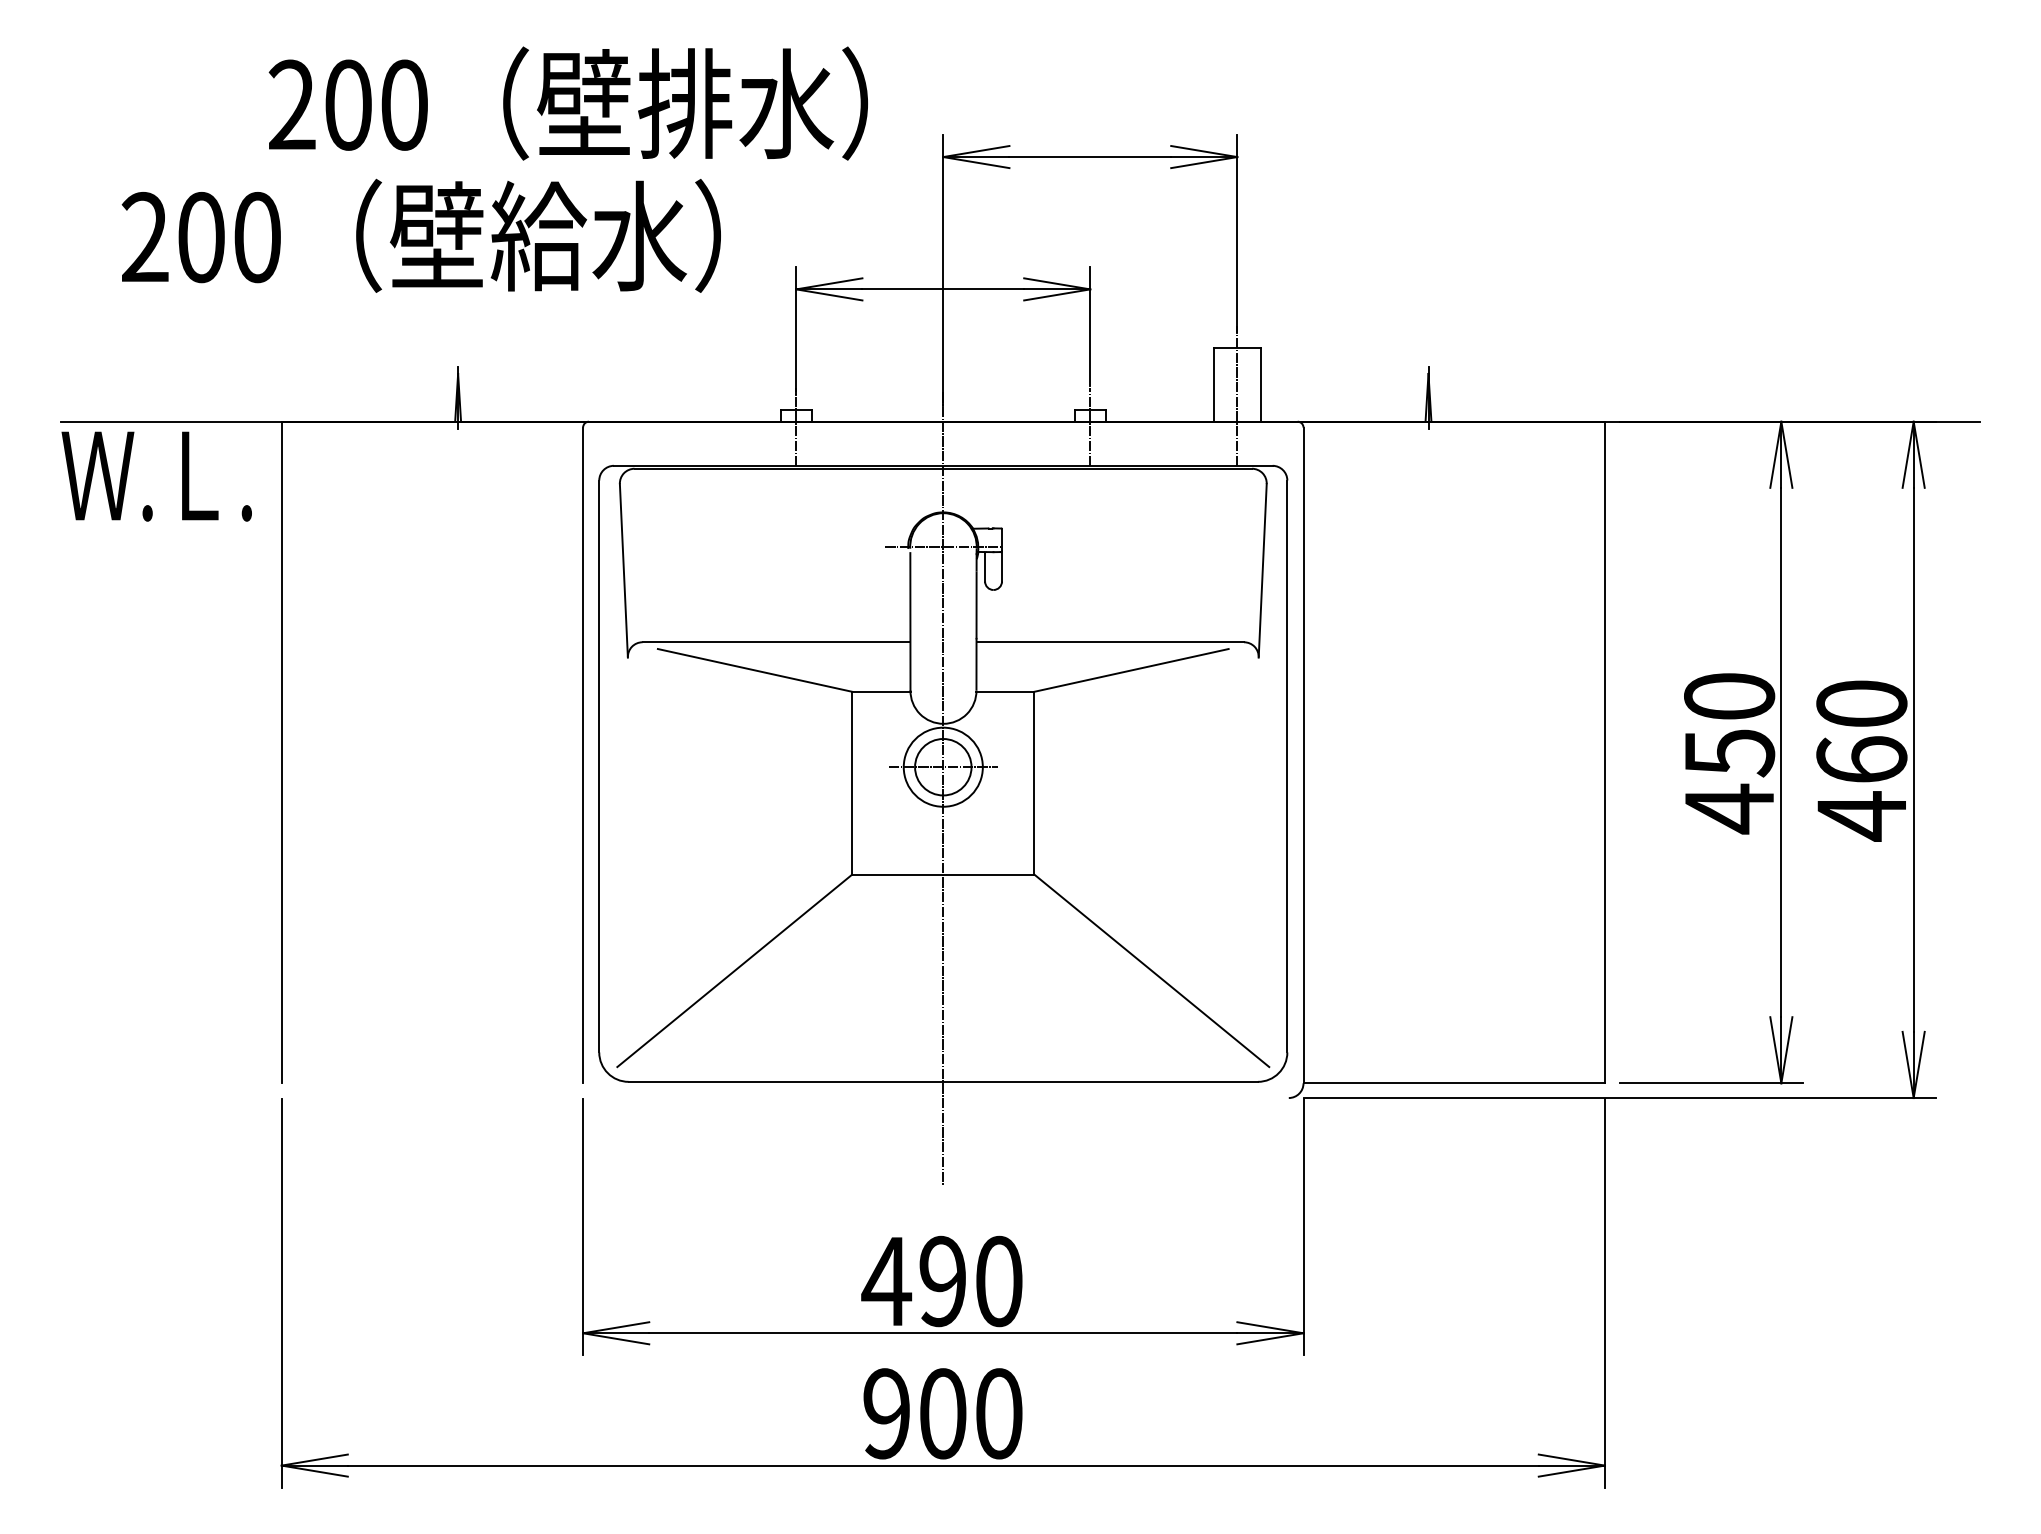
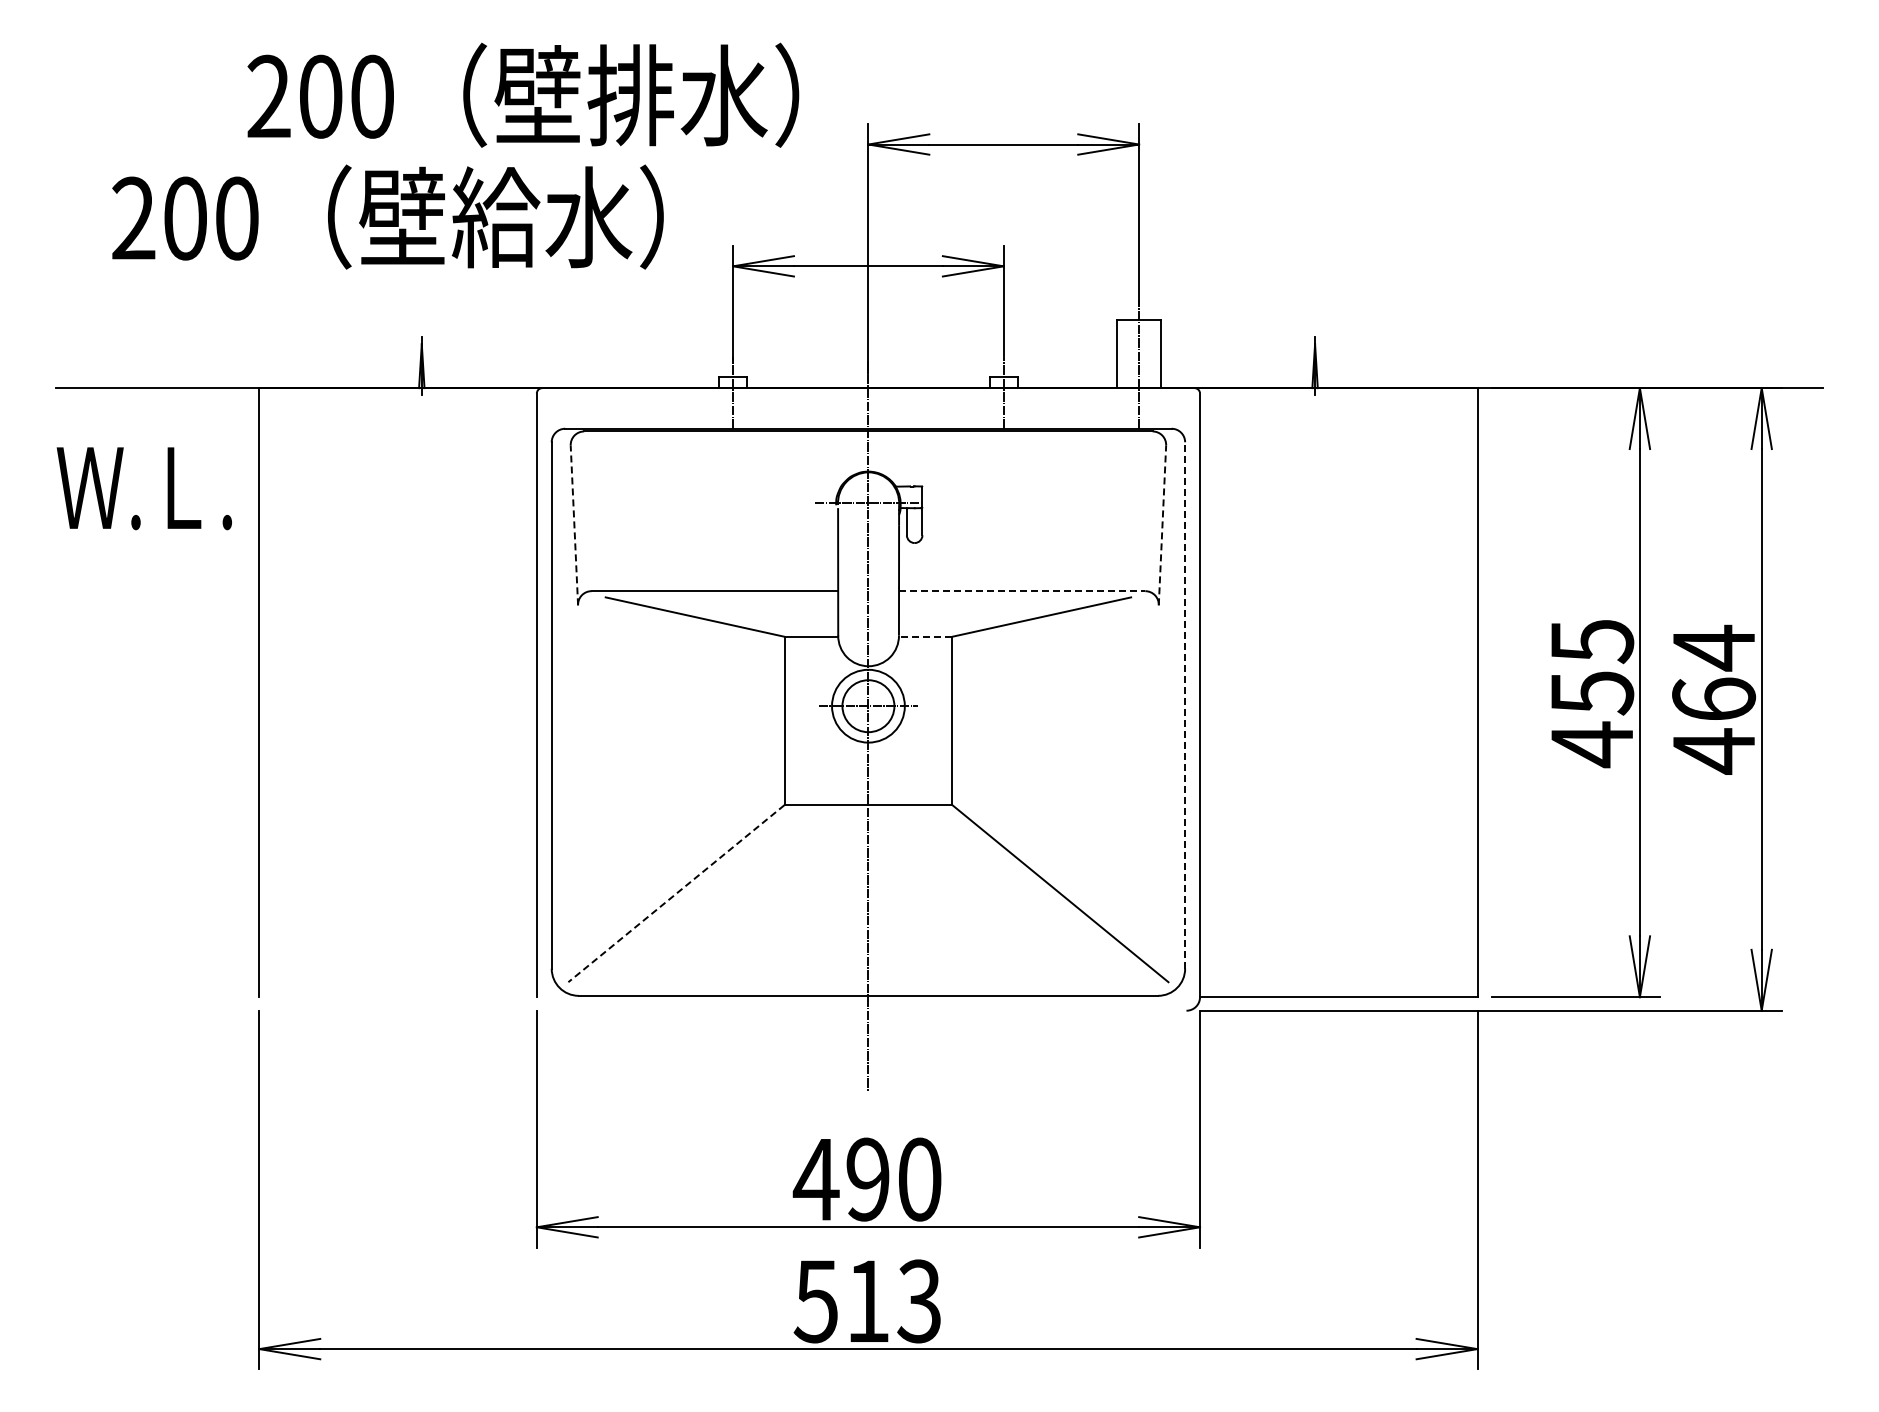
text: (155, 476) -> (143, 488), moved
line: (624, 570) -> (574, 525), solid -> dashed
line: (1262, 570) -> (1162, 525), solid -> dashed
line: (1110, 642) -> (1022, 591), solid -> dashed
line: (1005, 691) -> (925, 636), solid -> dashed
text: (1729, 696) -> (1592, 641), 450 -> 455
text: (1862, 703) -> (1714, 647), 460 -> 464
line: (1287, 766) -> (1185, 705), solid -> dashed
line: (734, 970) -> (676, 893), solid -> dashed
text: (942, 1413) -> (867, 1301), 900 -> 513

